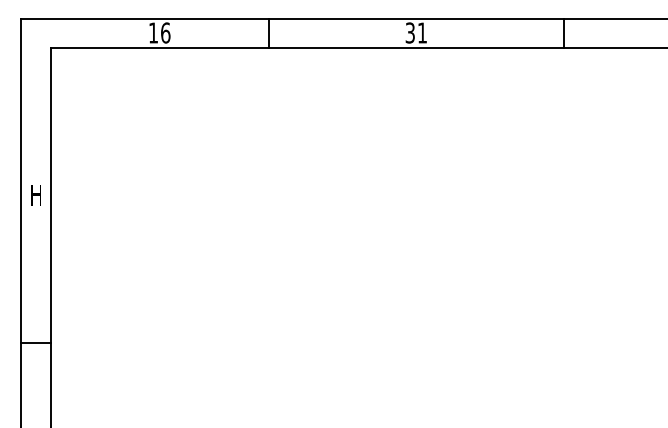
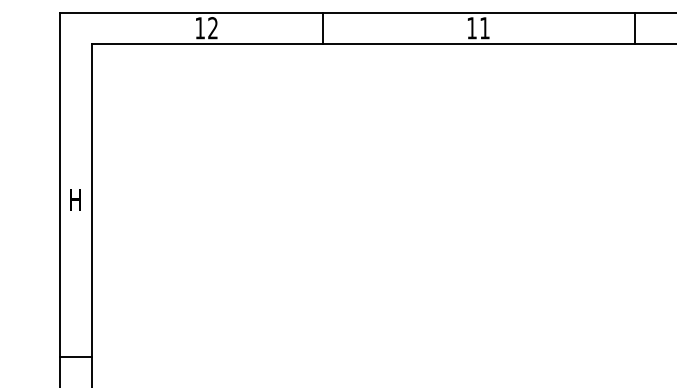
text: (165, 32) -> (212, 27), 16 -> 12
text: (409, 32) -> (471, 27), 31 -> 11

